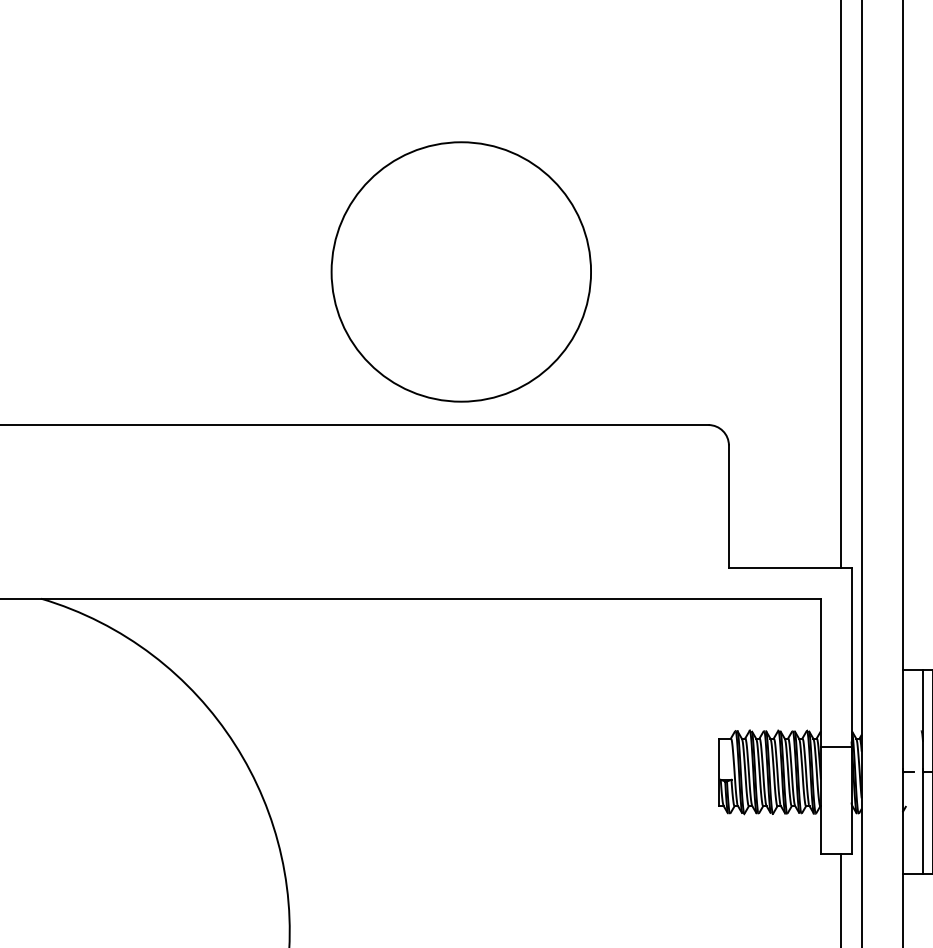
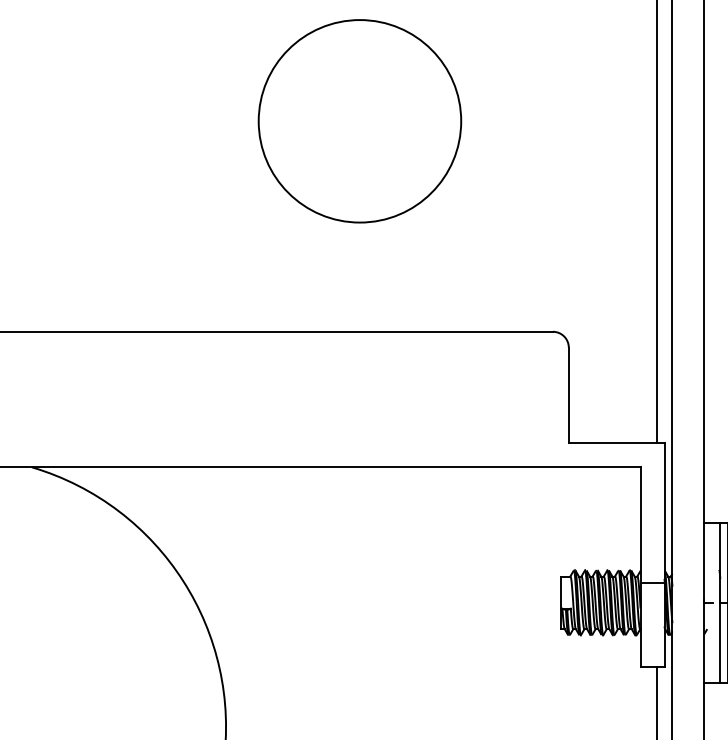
circle: (460, 272) -> (359, 121), moved

